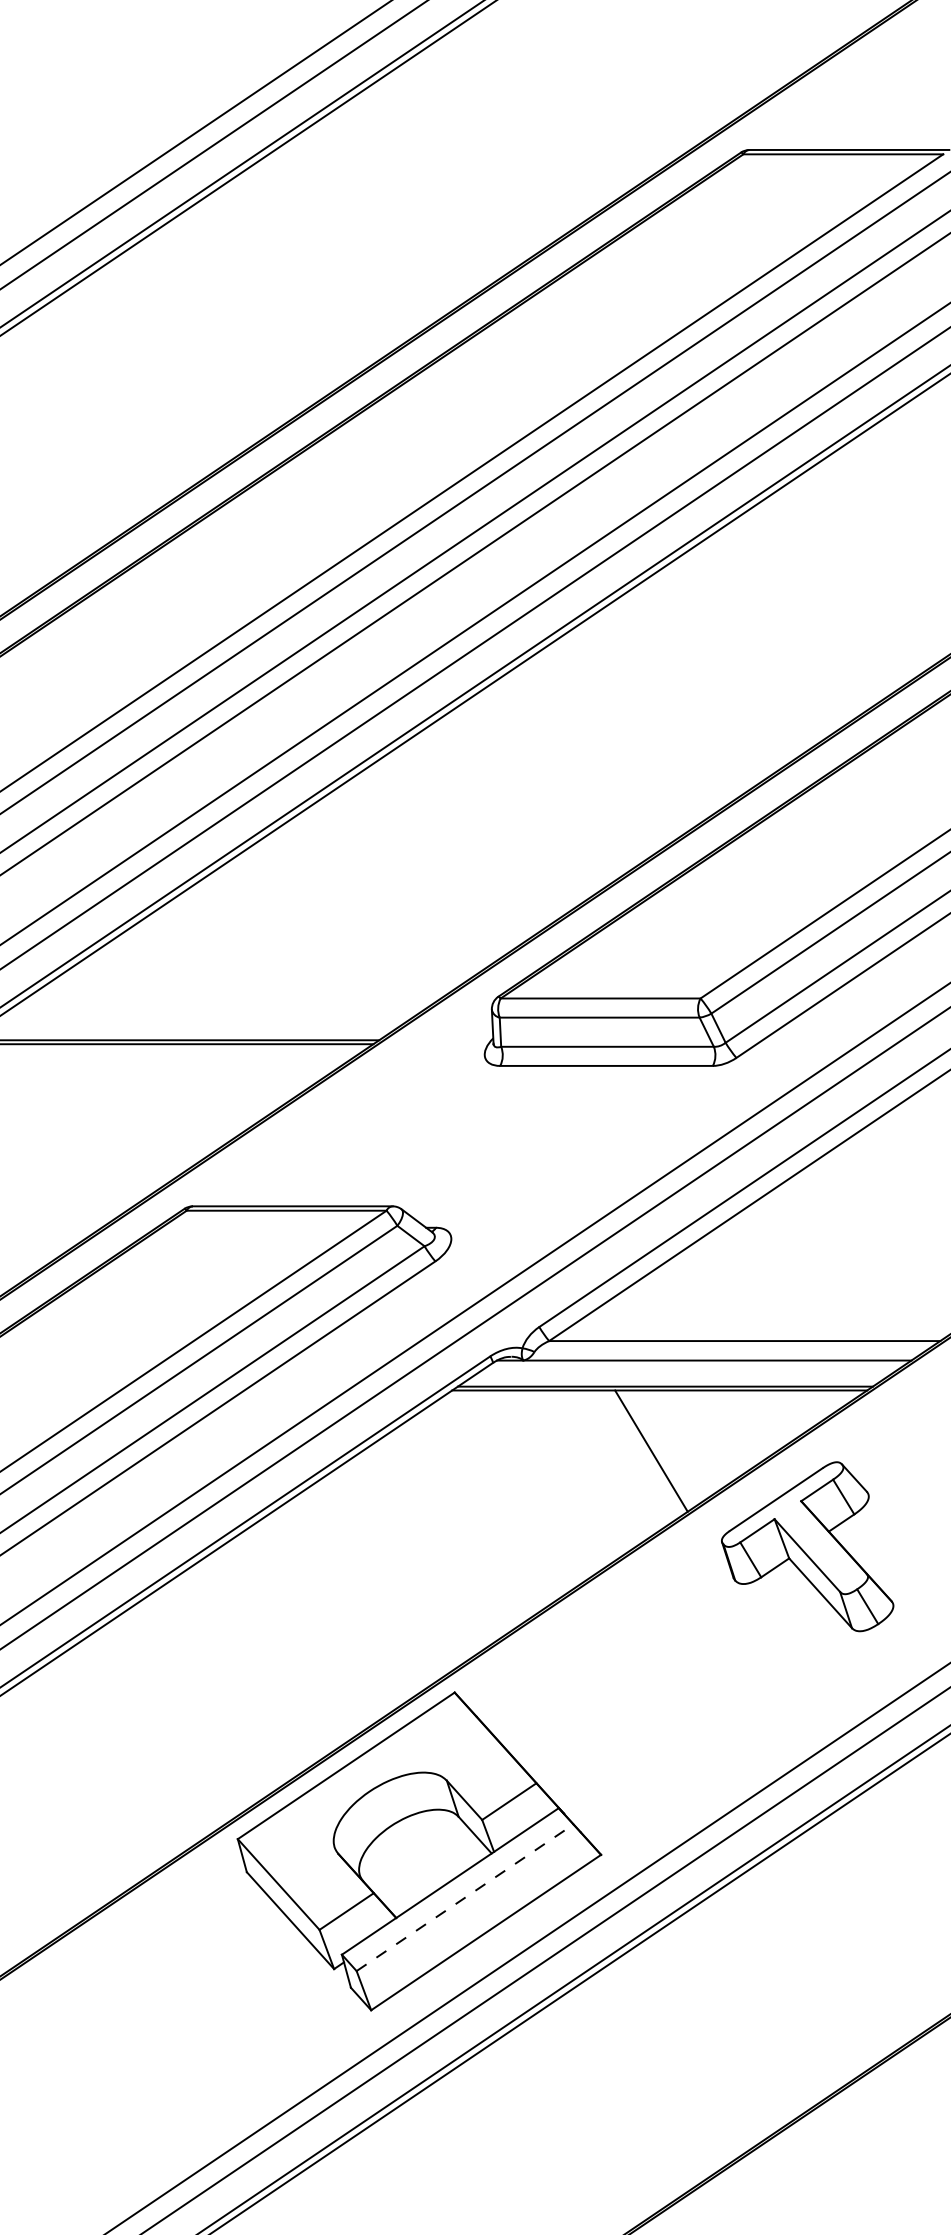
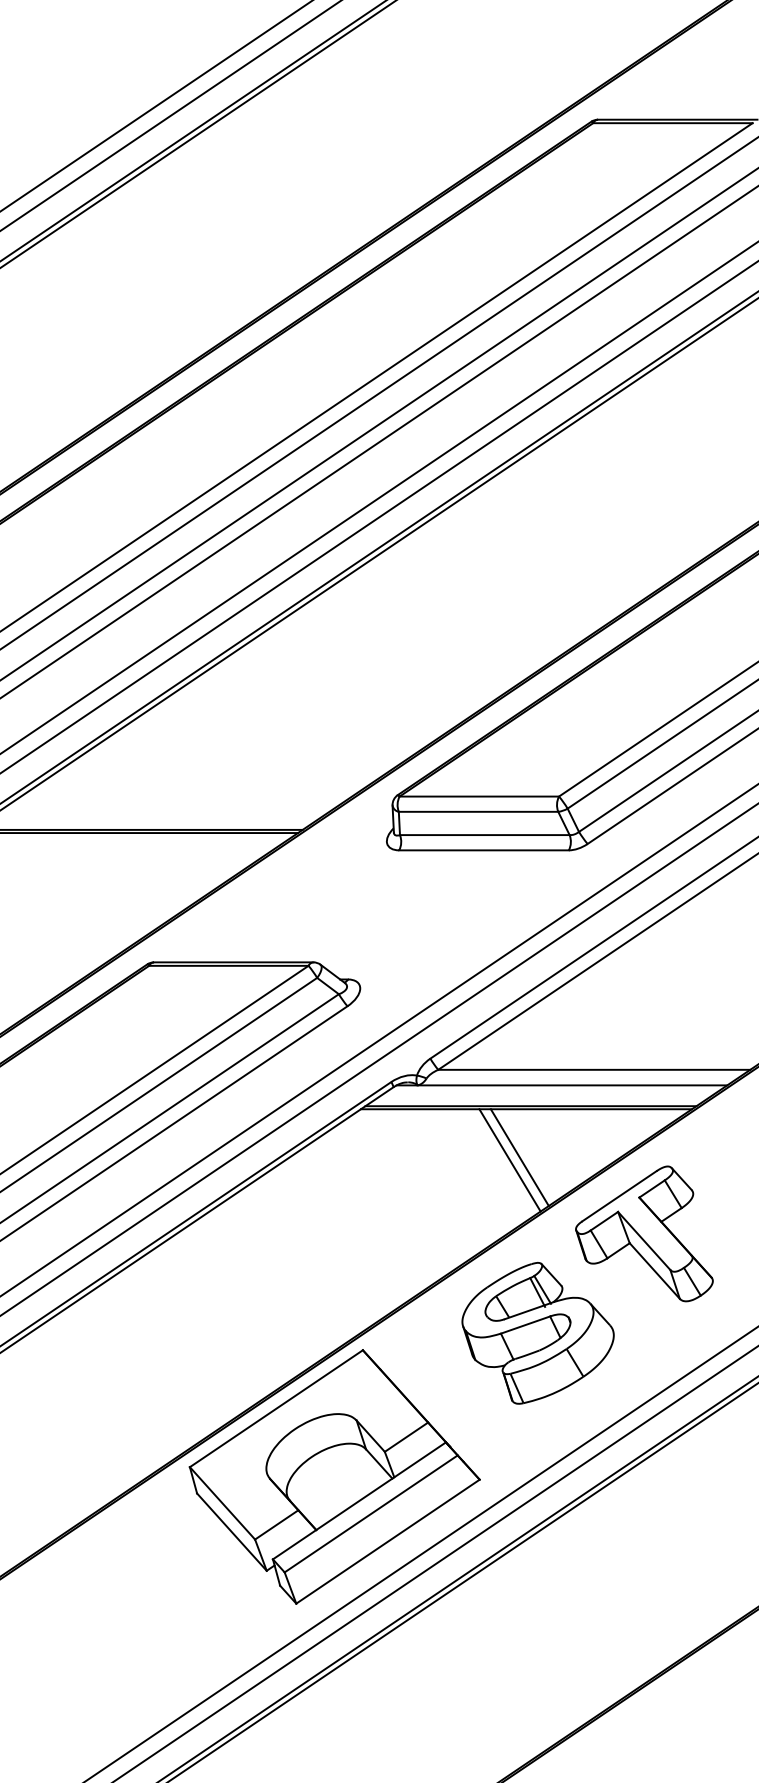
line: (638, 1454) -> (509, 1160), added
part: (673, 1671) -> (537, 1333), added
line: (465, 1897) -> (371, 1513), dashed -> solid

